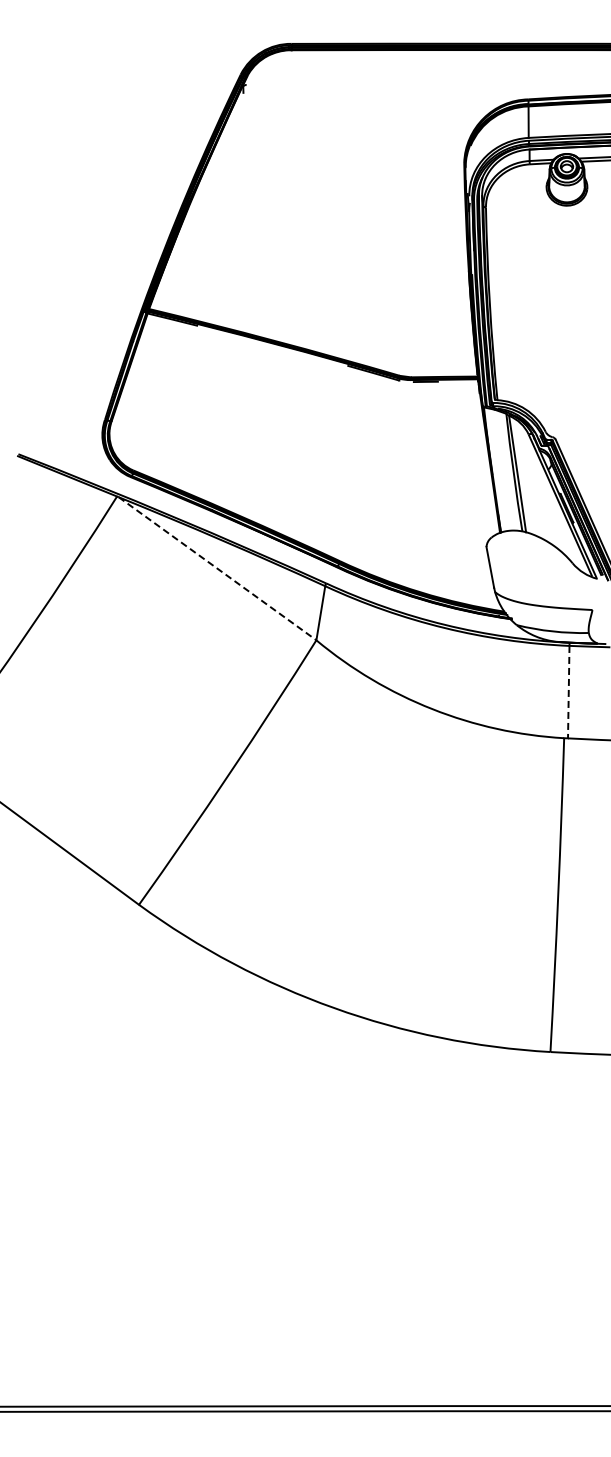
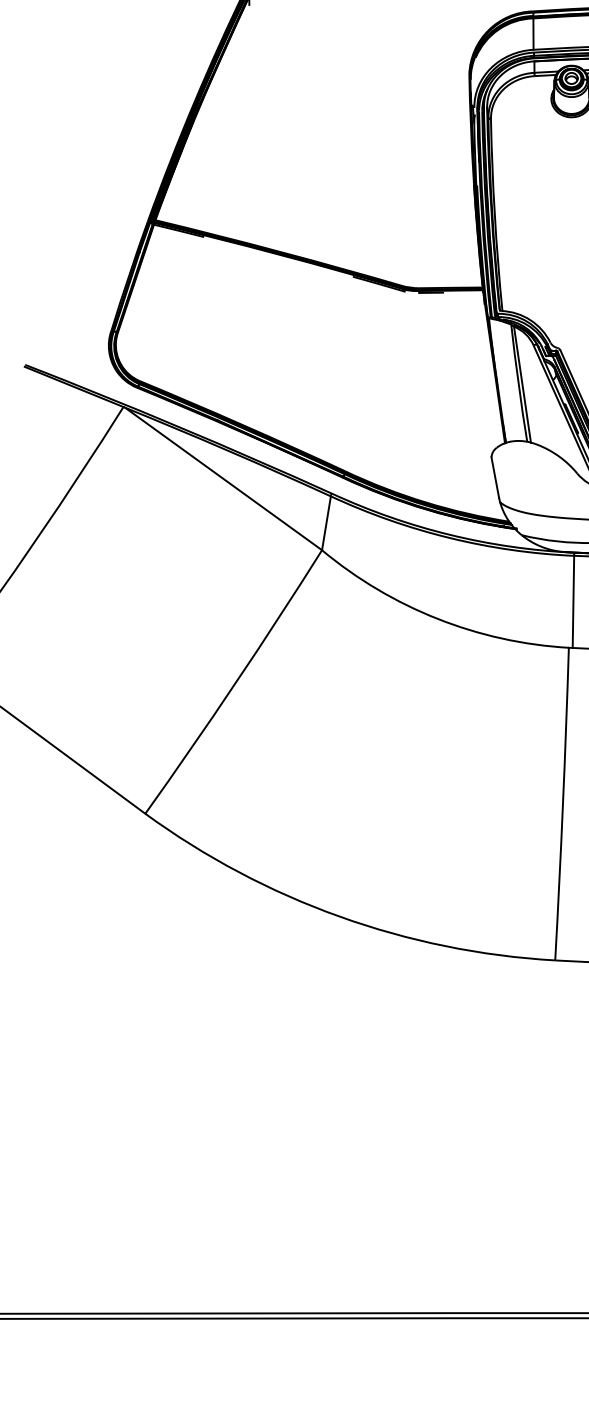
line: (217, 569) -> (223, 479), dashed -> solid
line: (568, 692) -> (573, 602), dashed -> solid

